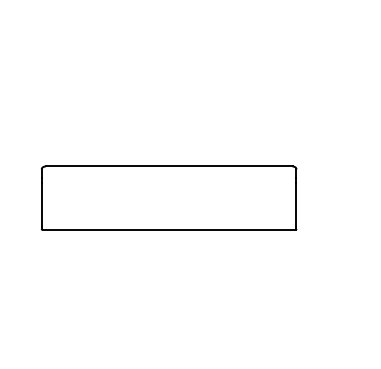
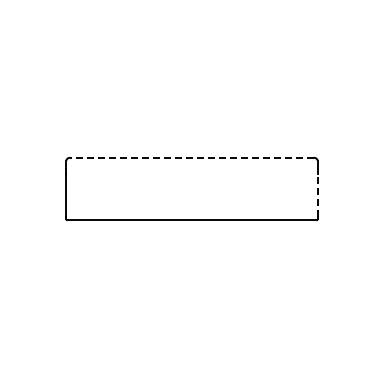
line: (168, 166) -> (191, 157), solid -> dashed
line: (296, 204) -> (317, 195), solid -> dashed

